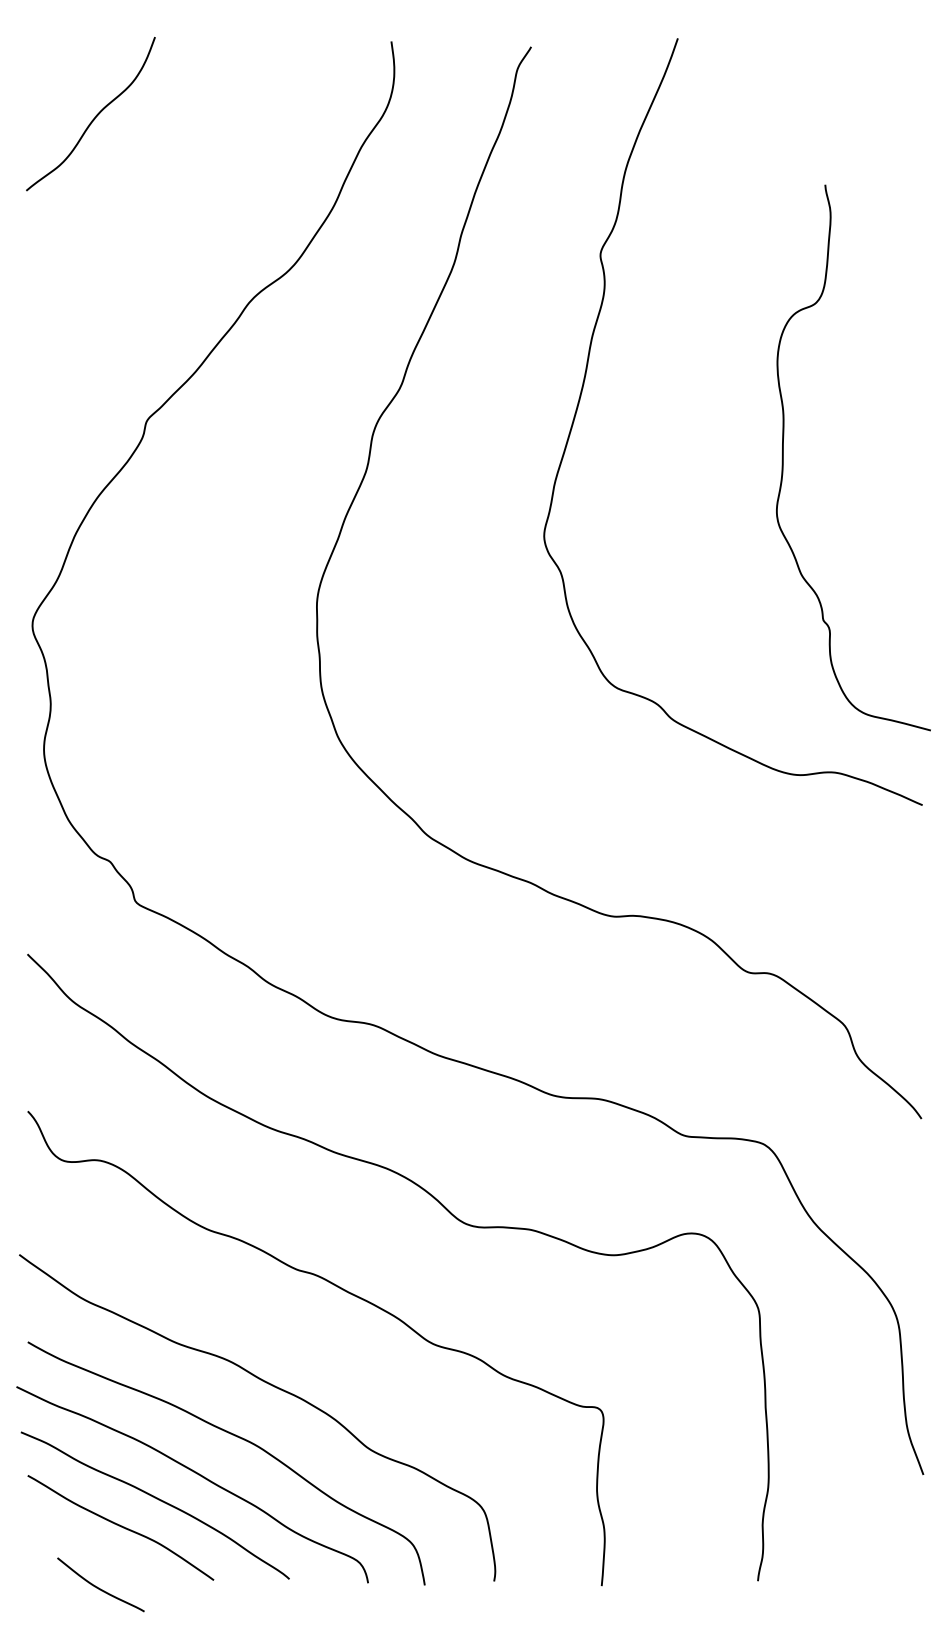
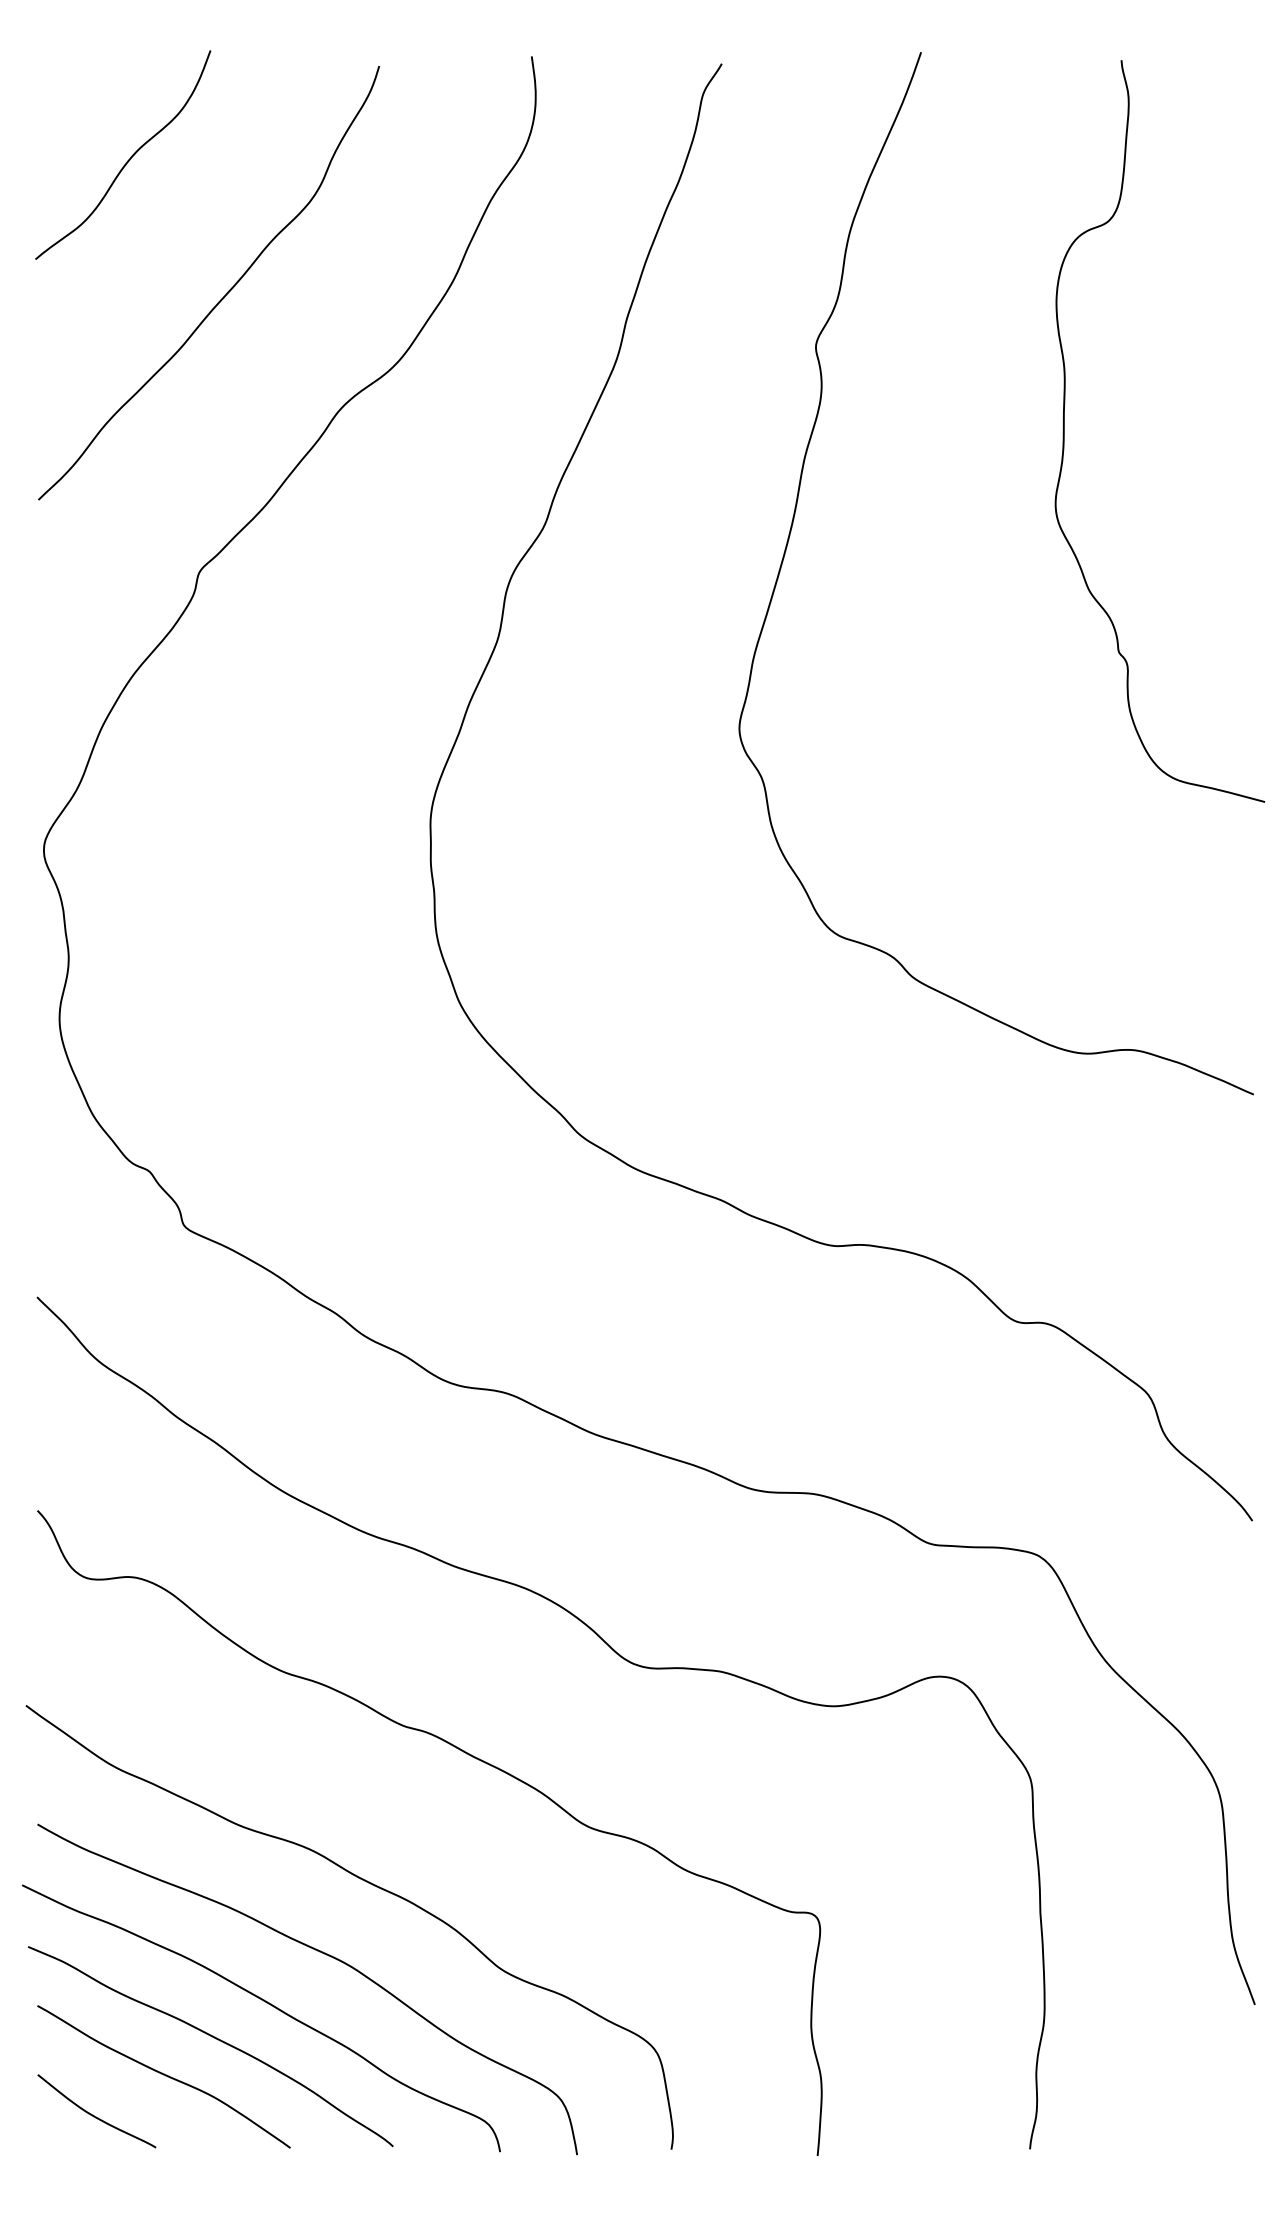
curve: (163, 218) -> (222, 297), added
curve: (783, 457) -> (1064, 431), moved
curve: (99, 1587) -> (94, 2115), moved

